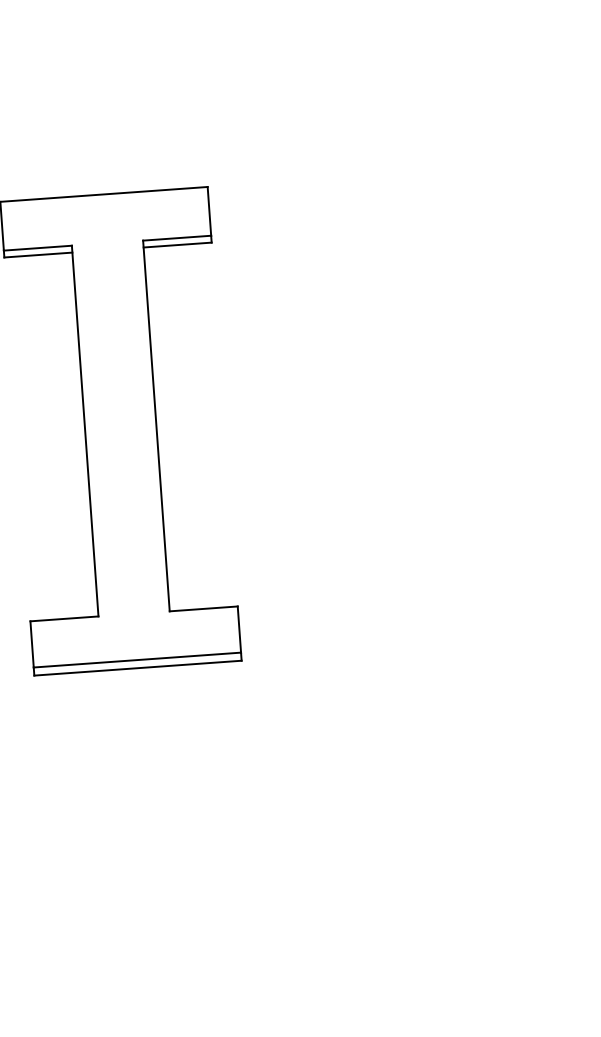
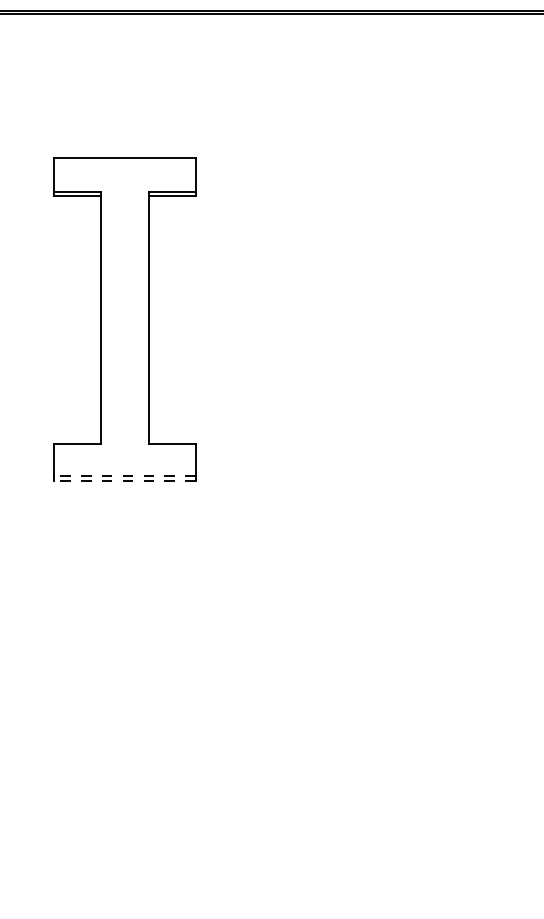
line: (138, 659) -> (125, 475), solid -> dashed
line: (138, 668) -> (125, 481), solid -> dashed

